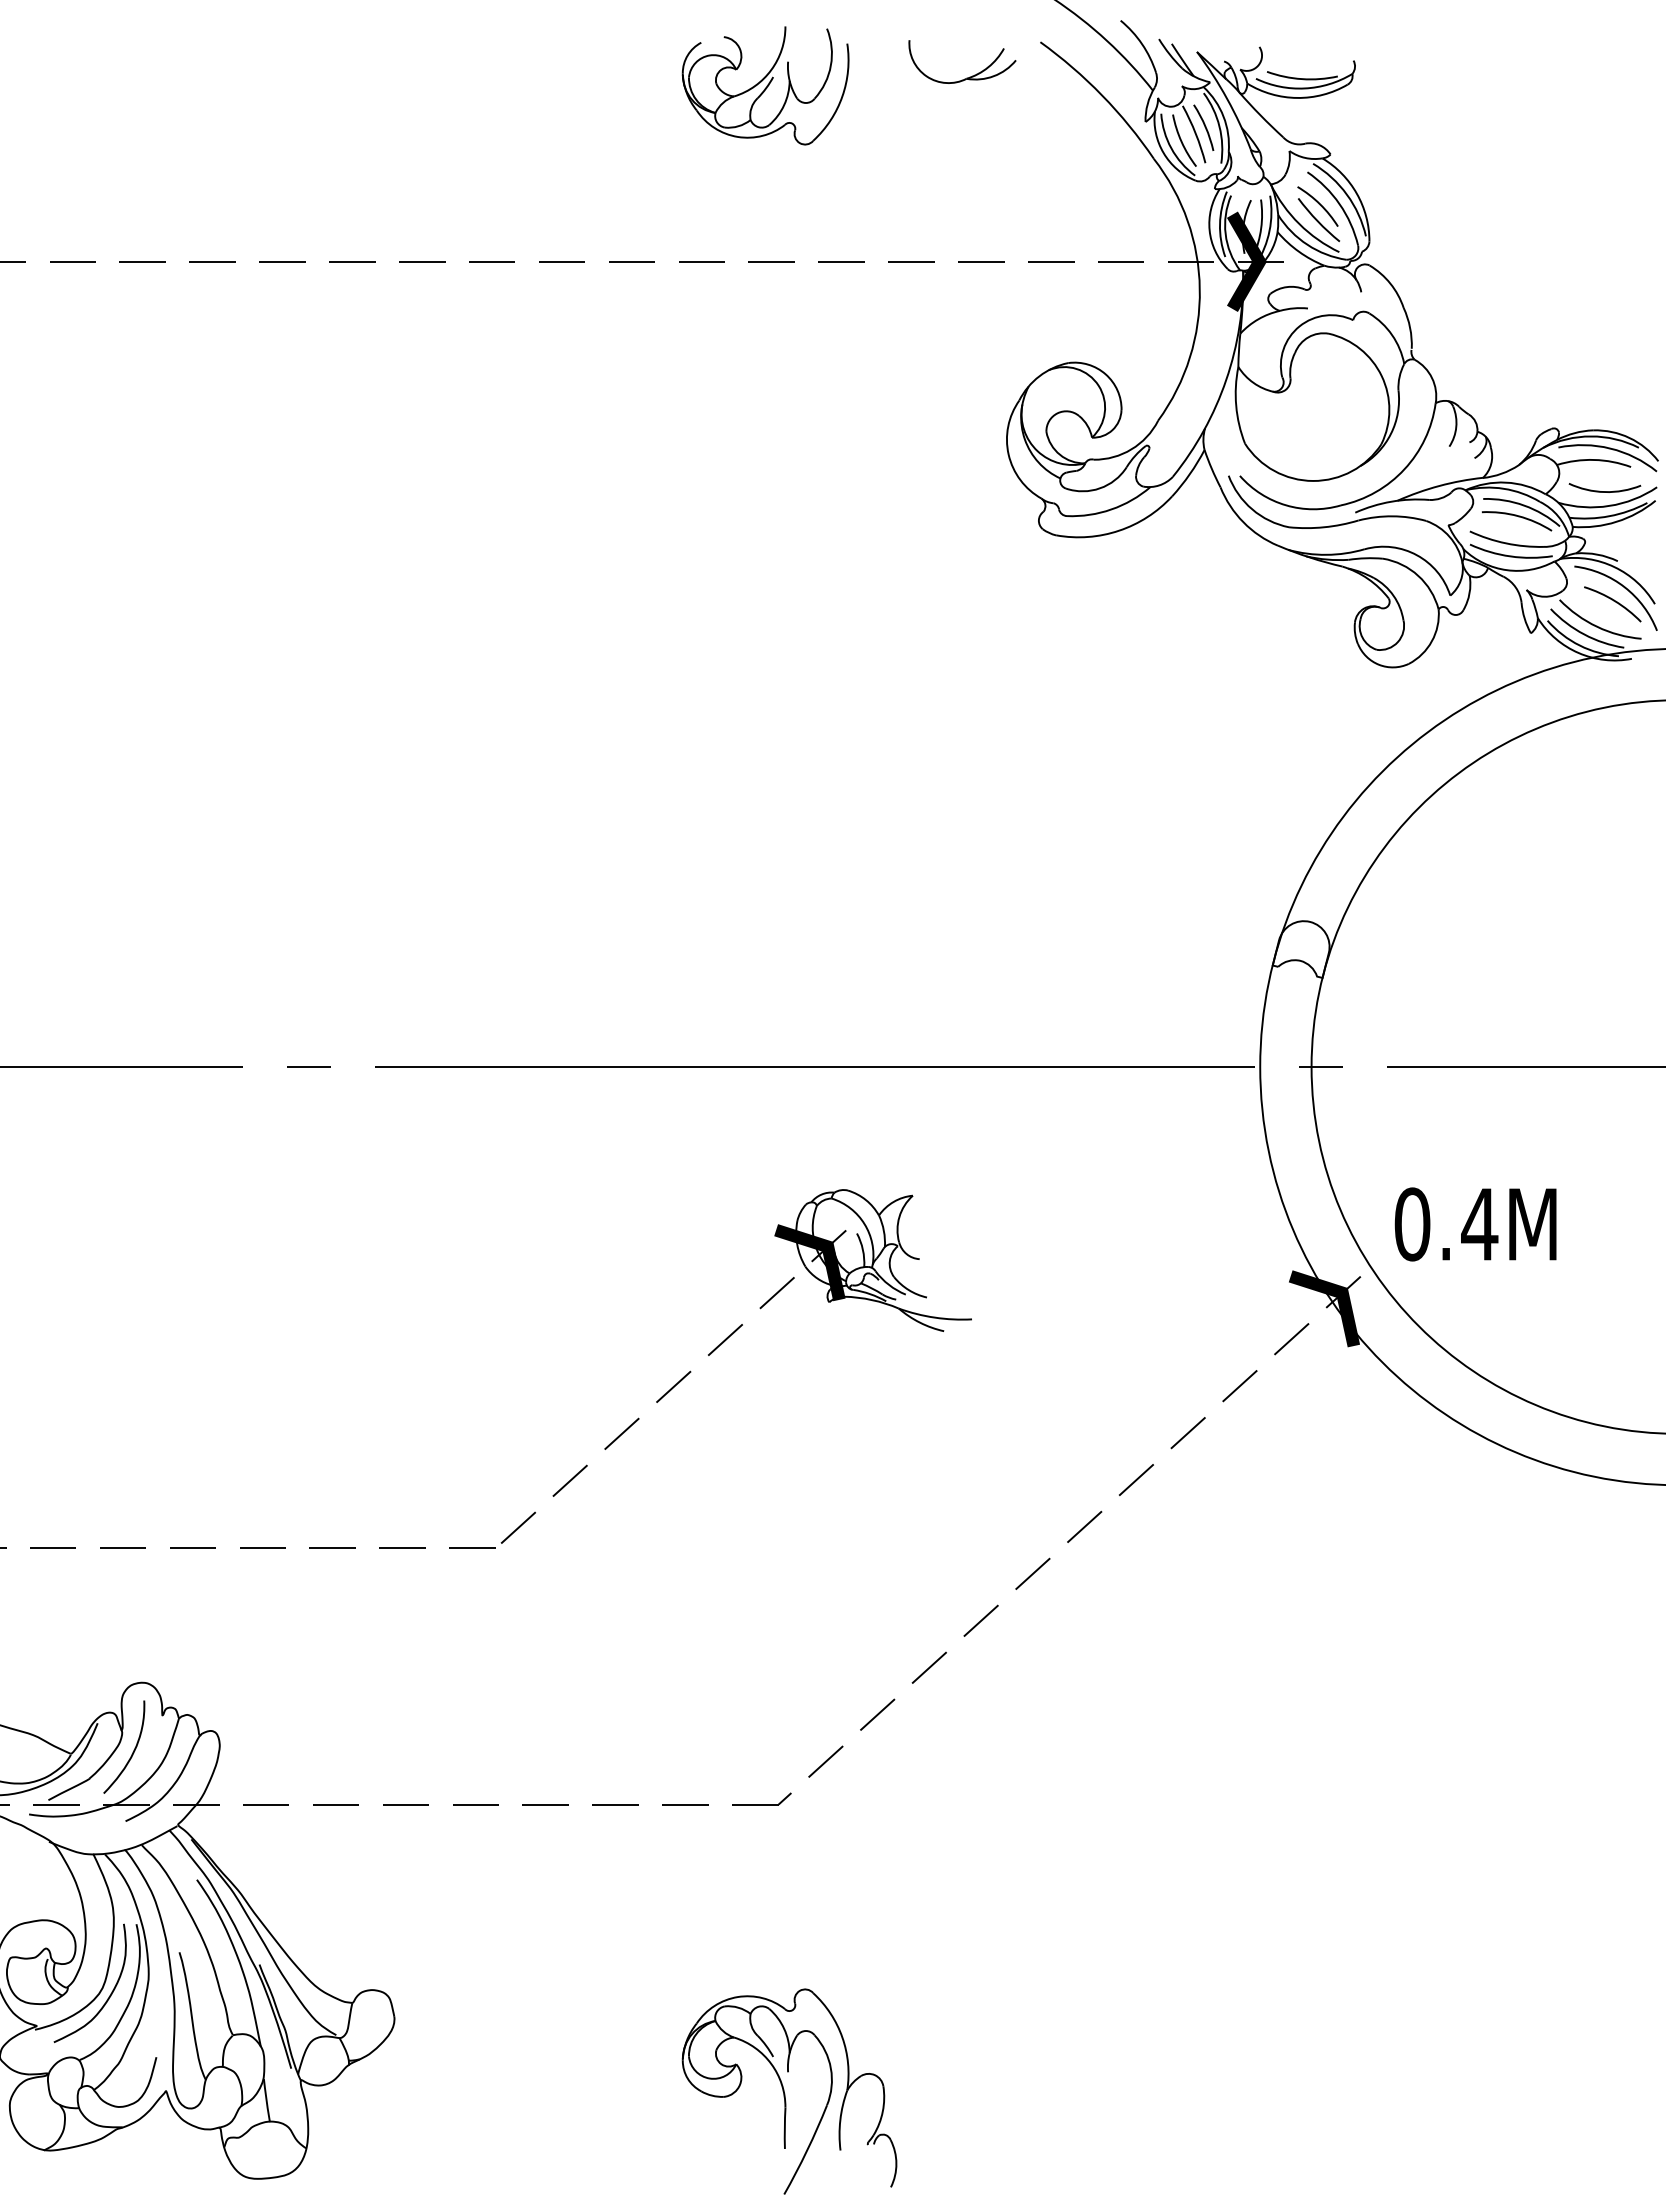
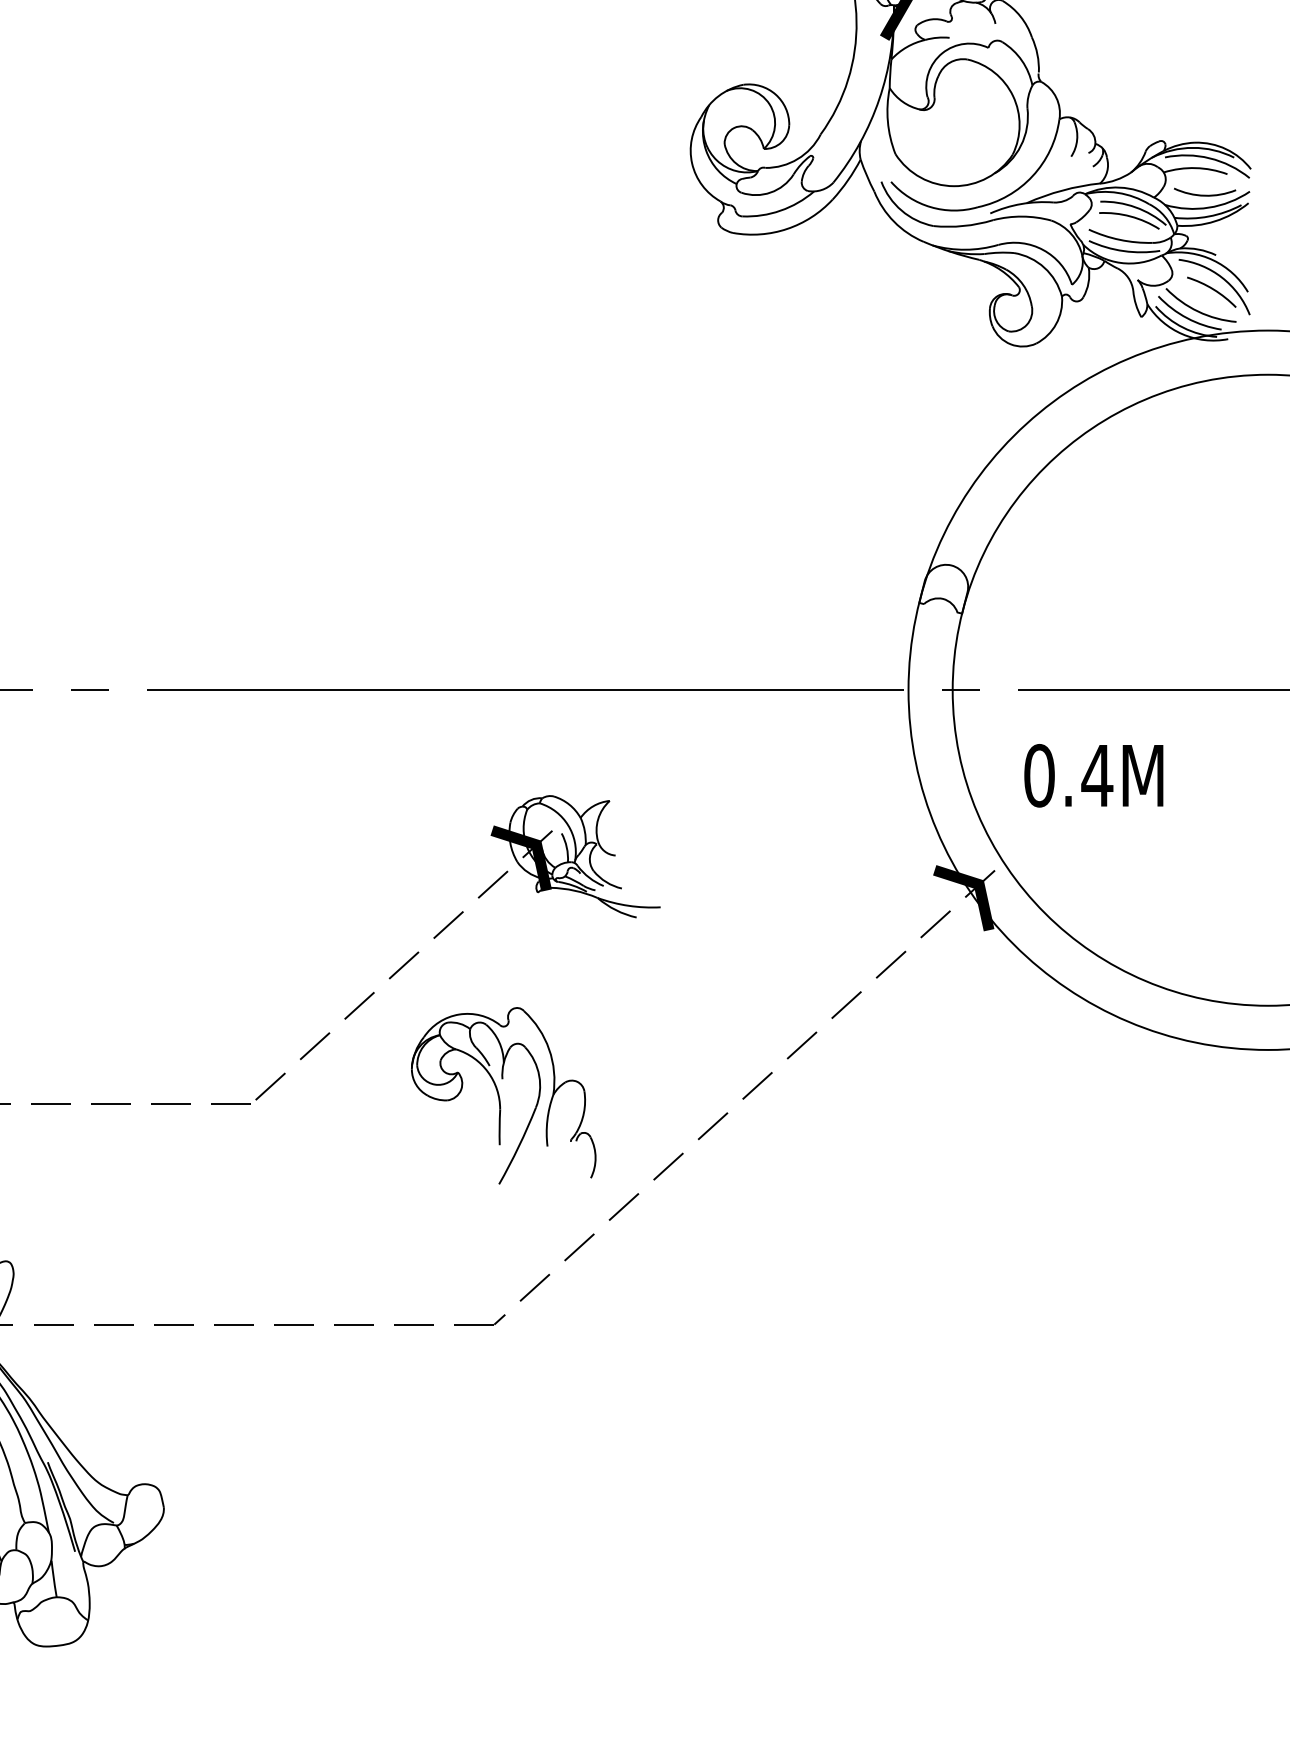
text: (1475, 1224) -> (1093, 775), moved
part: (789, 2091) -> (503, 1095), moved

